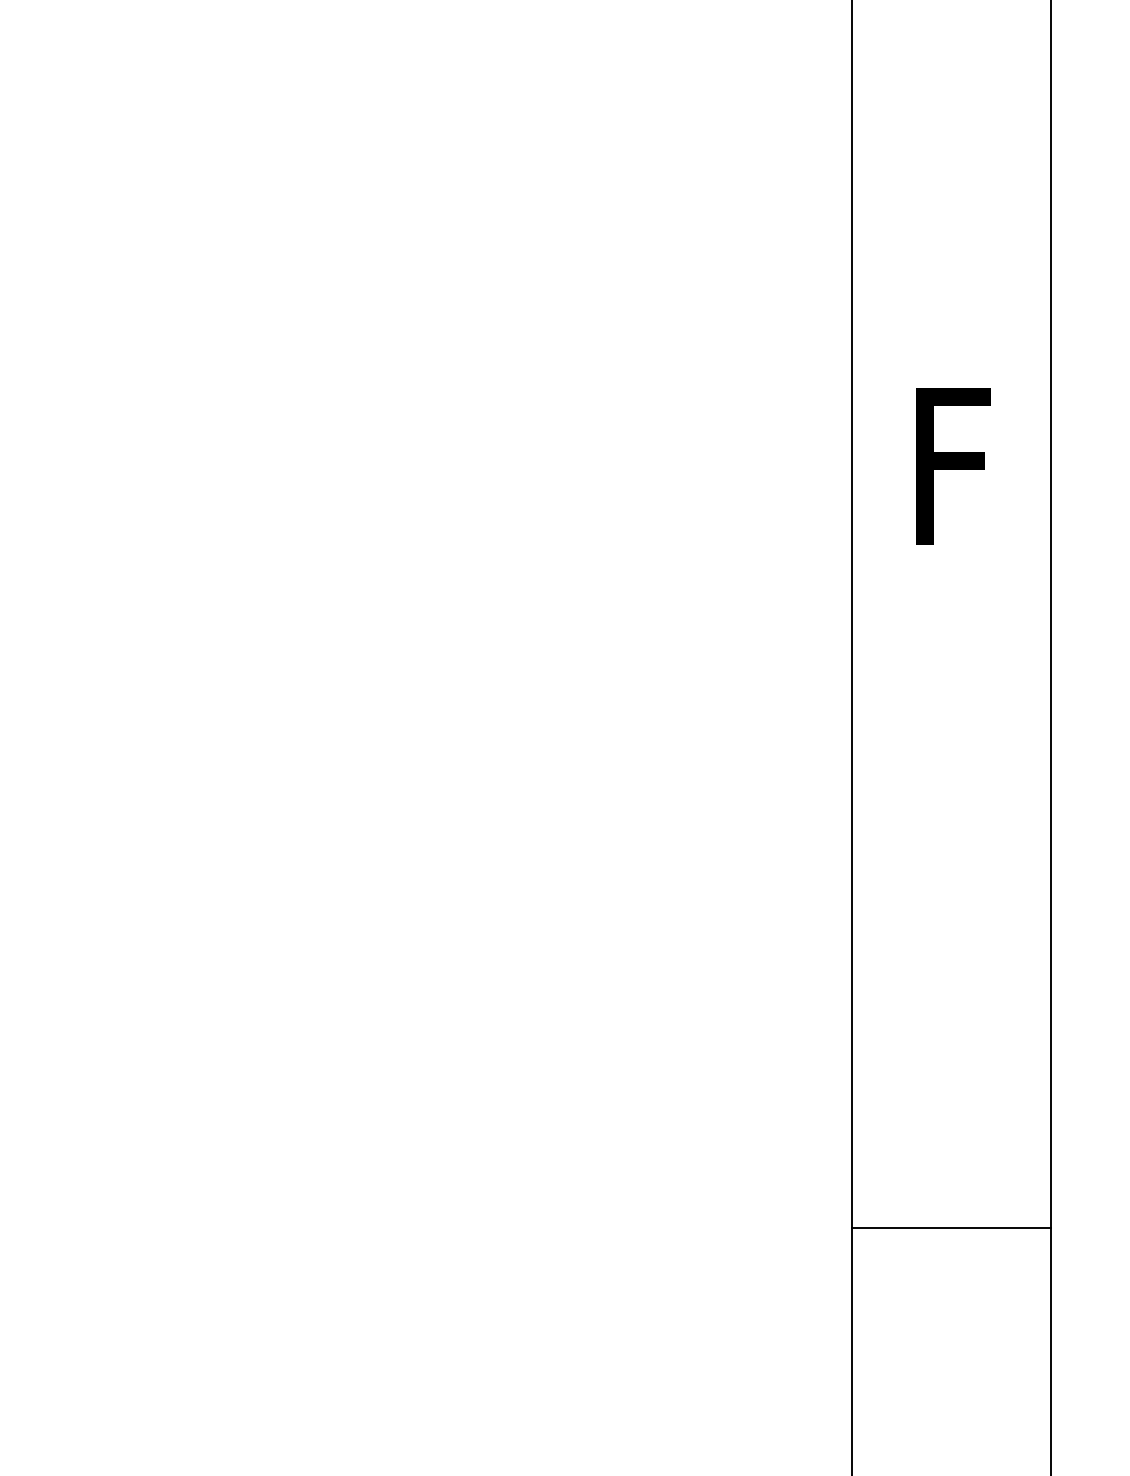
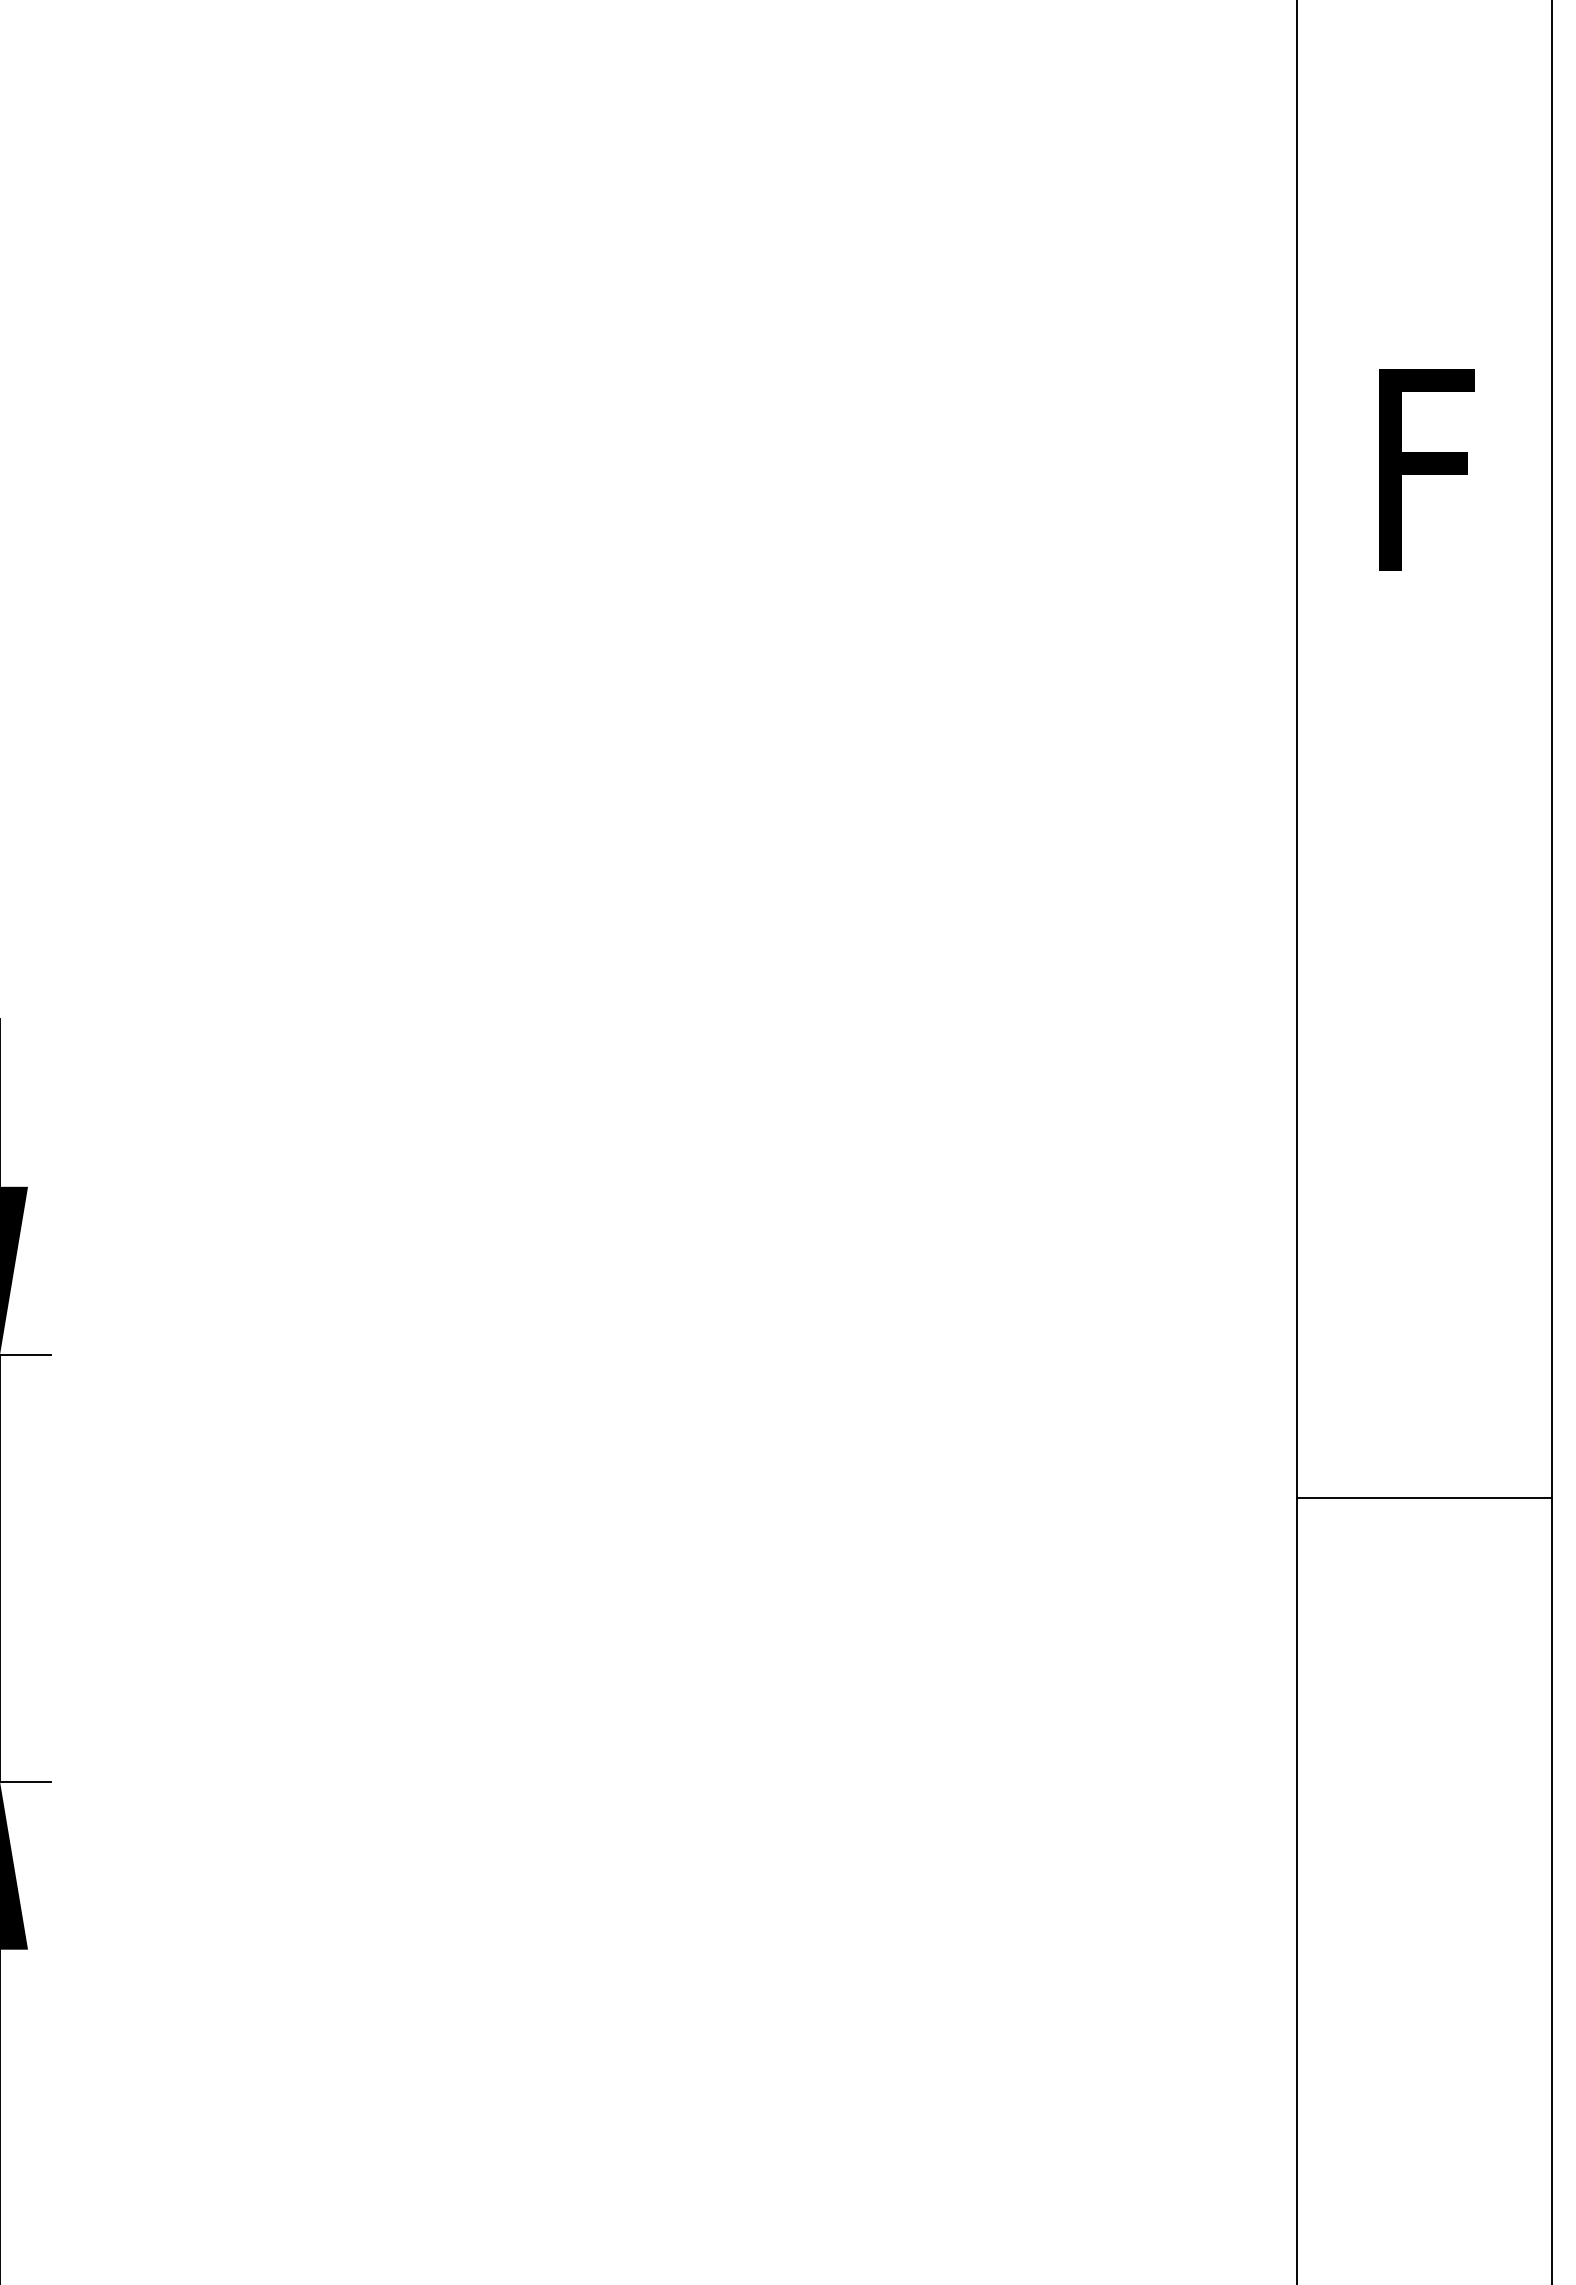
line: (951, 1228) -> (1424, 1498), moved

